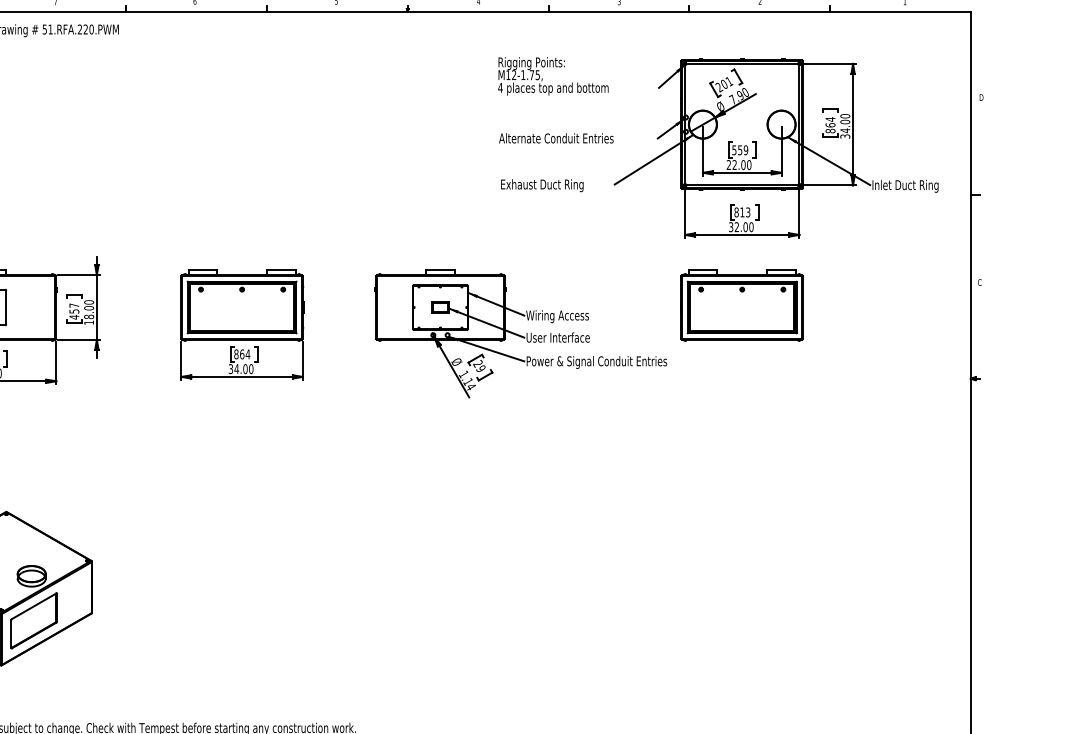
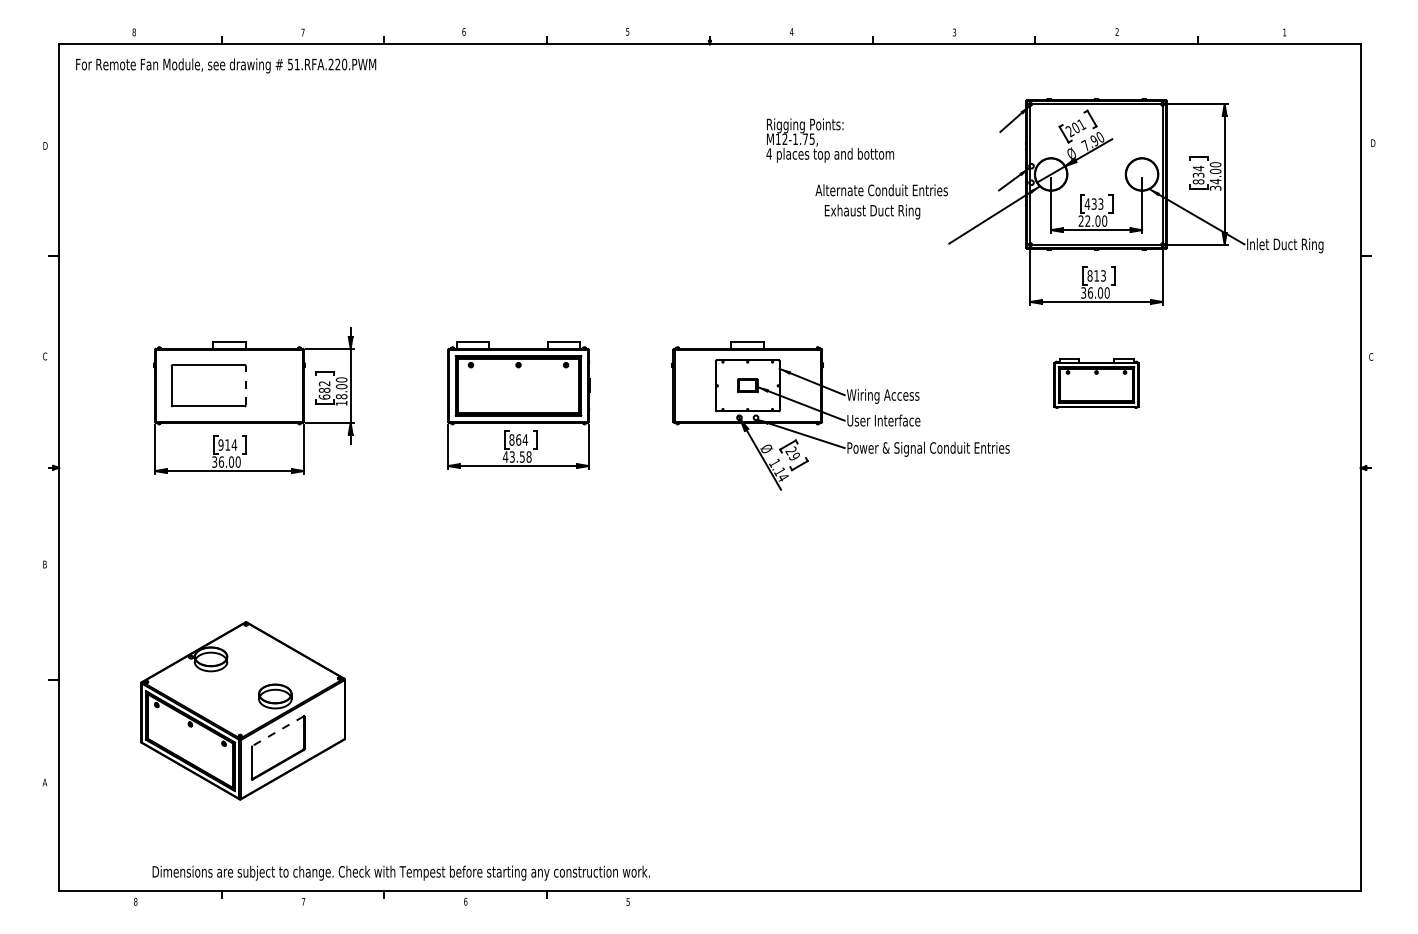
text: (553, 76) -> (830, 140), moved
text: (830, 124) -> (1198, 174), 864 -> 834
text: (739, 149) -> (1093, 203), 559 -> 433
text: (542, 185) -> (872, 211), moved
text: (736, 226) -> (1090, 292), 32.00 -> 36.00
part: (742, 305) -> (1096, 383), size x0.6
line: (5, 307) -> (245, 385), solid -> dashed
text: (74, 311) -> (324, 390), 457 -> 682
text: (240, 368) -> (516, 456), 34.00 -> 43.58
line: (34, 606) -> (278, 731), solid -> dashed

